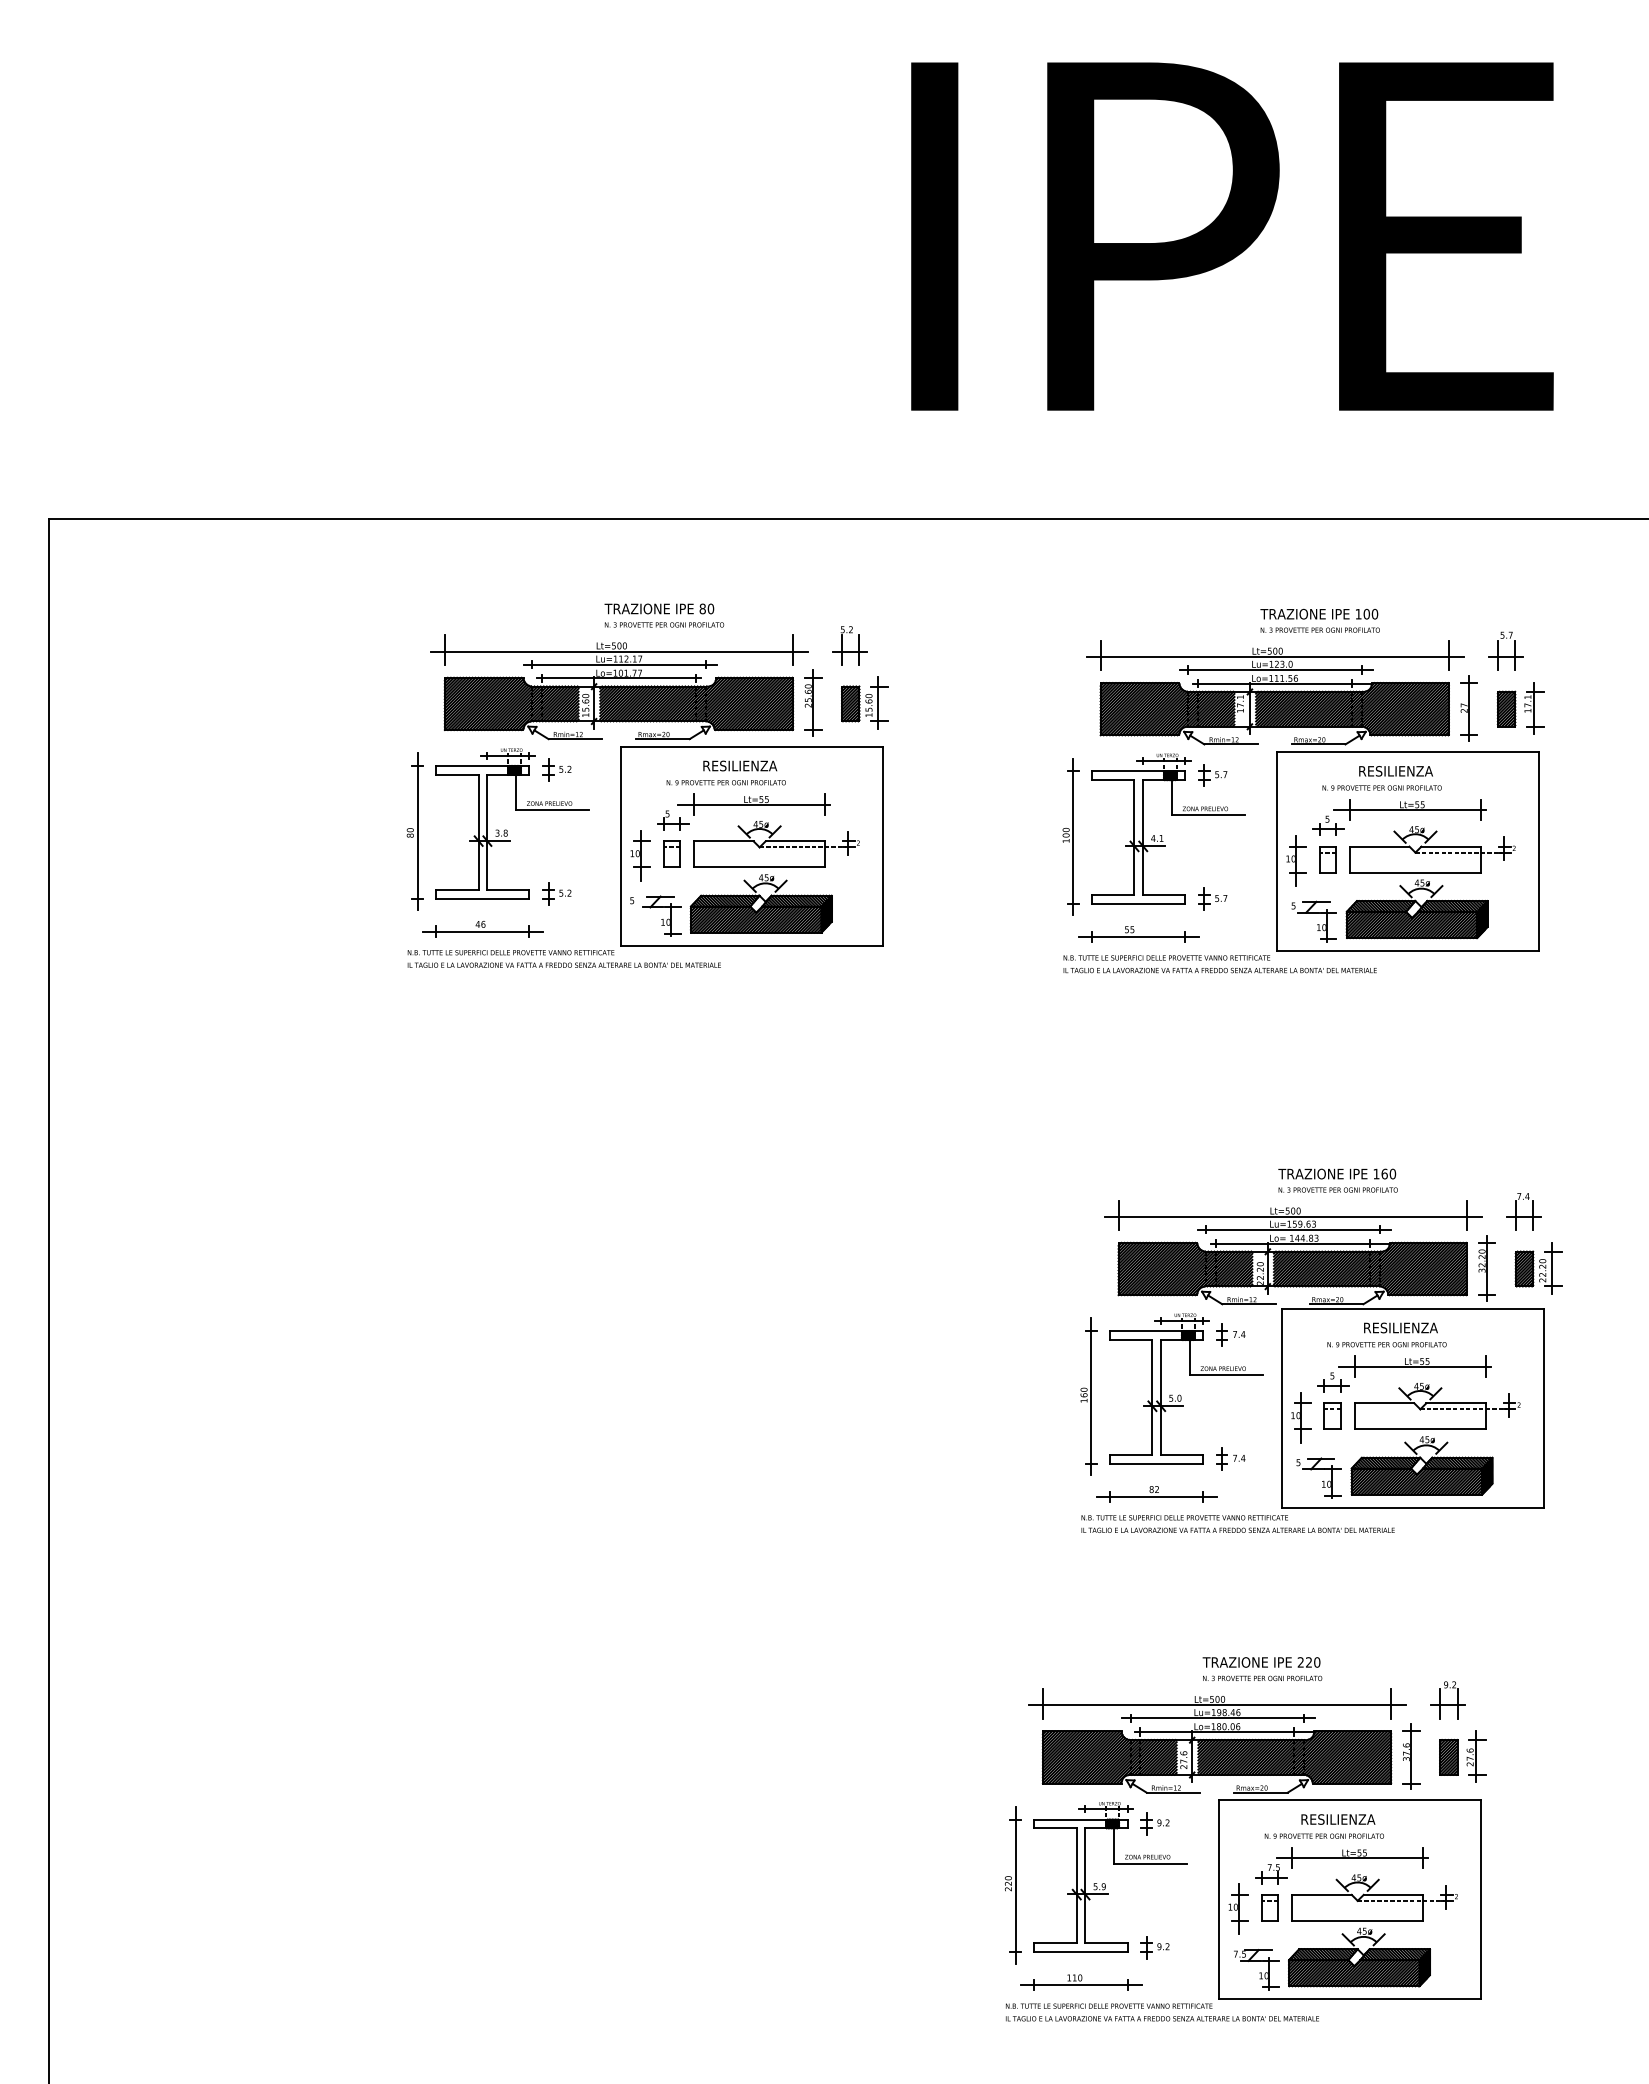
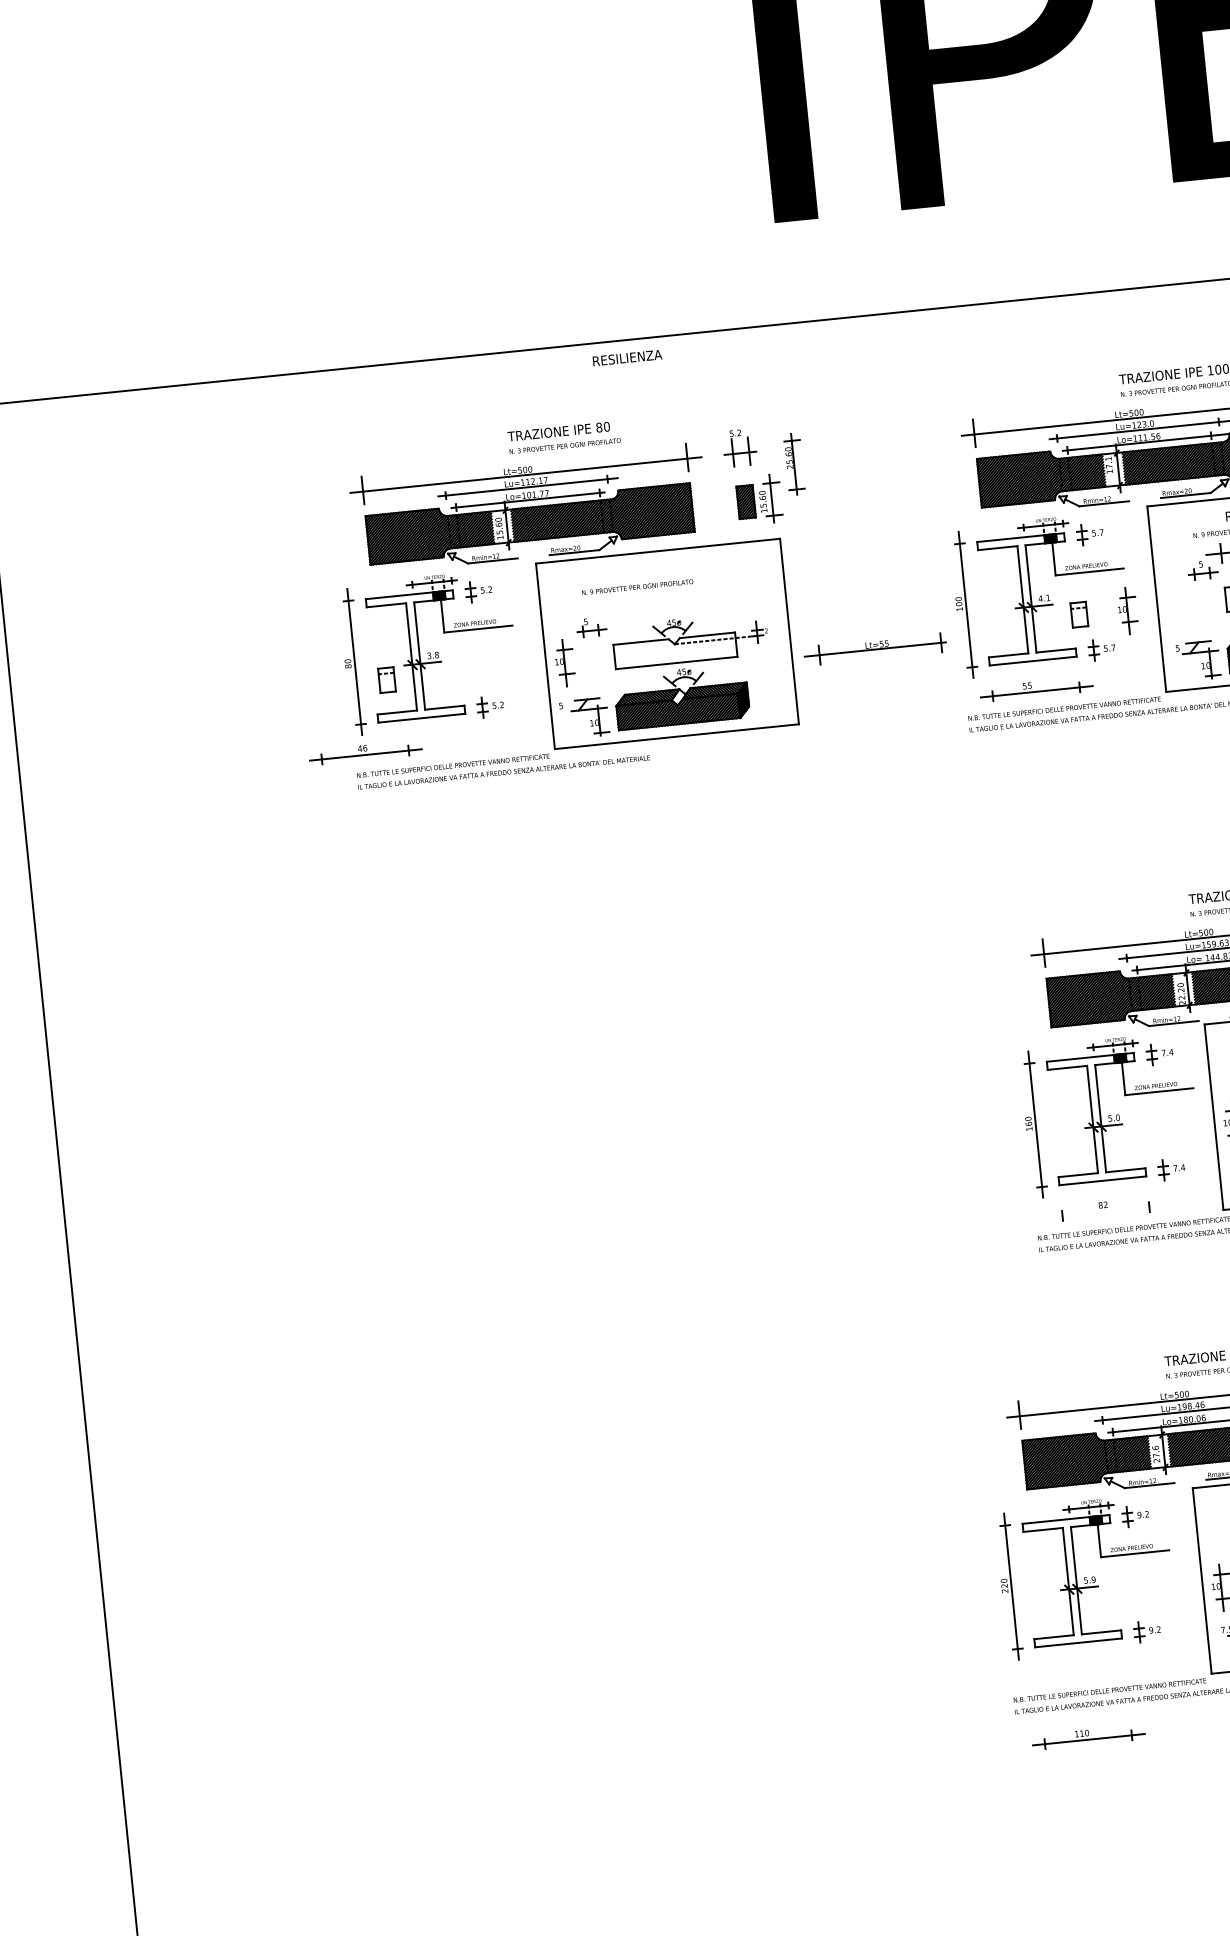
part: (813, 702) -> (794, 463), moved
text: (740, 765) -> (627, 357), moved
part: (753, 804) -> (874, 649), moved
part: (671, 853) -> (386, 679), moved
part: (1327, 859) -> (1079, 614), moved
part: (1296, 860) -> (1127, 610), moved
part: (482, 929) -> (364, 753), moved
line: (1157, 1496) -> (1106, 1211), removed
part: (1081, 1982) -> (1088, 1737), moved

